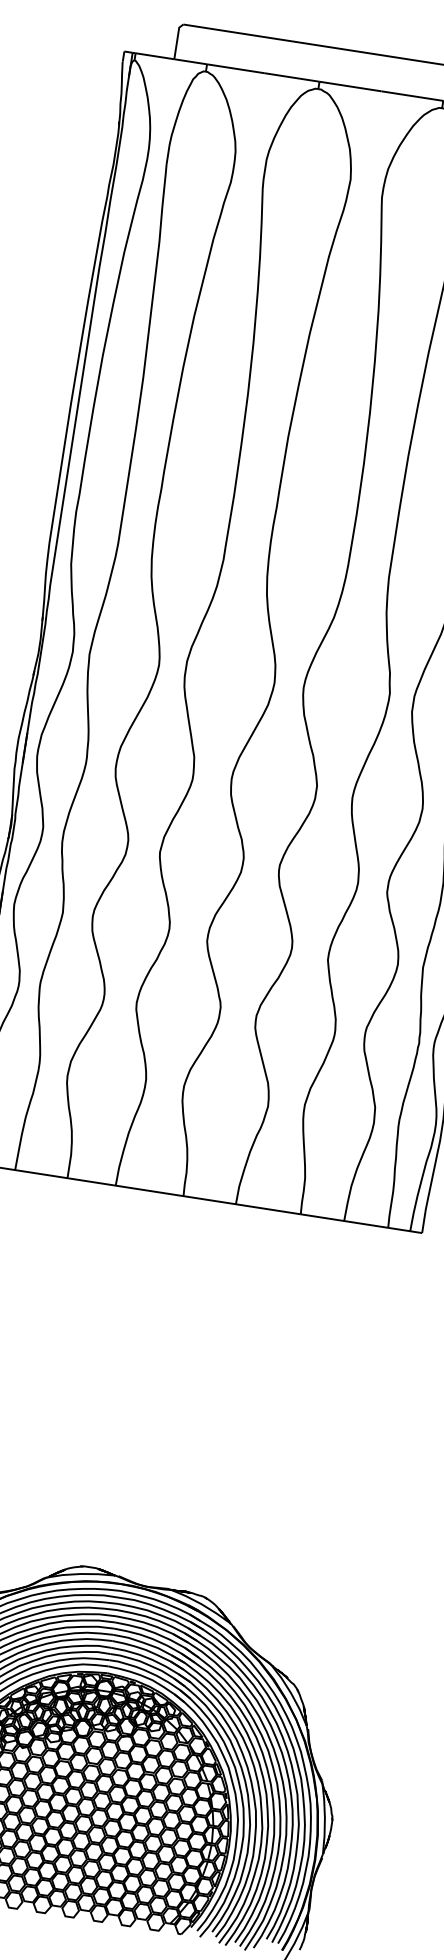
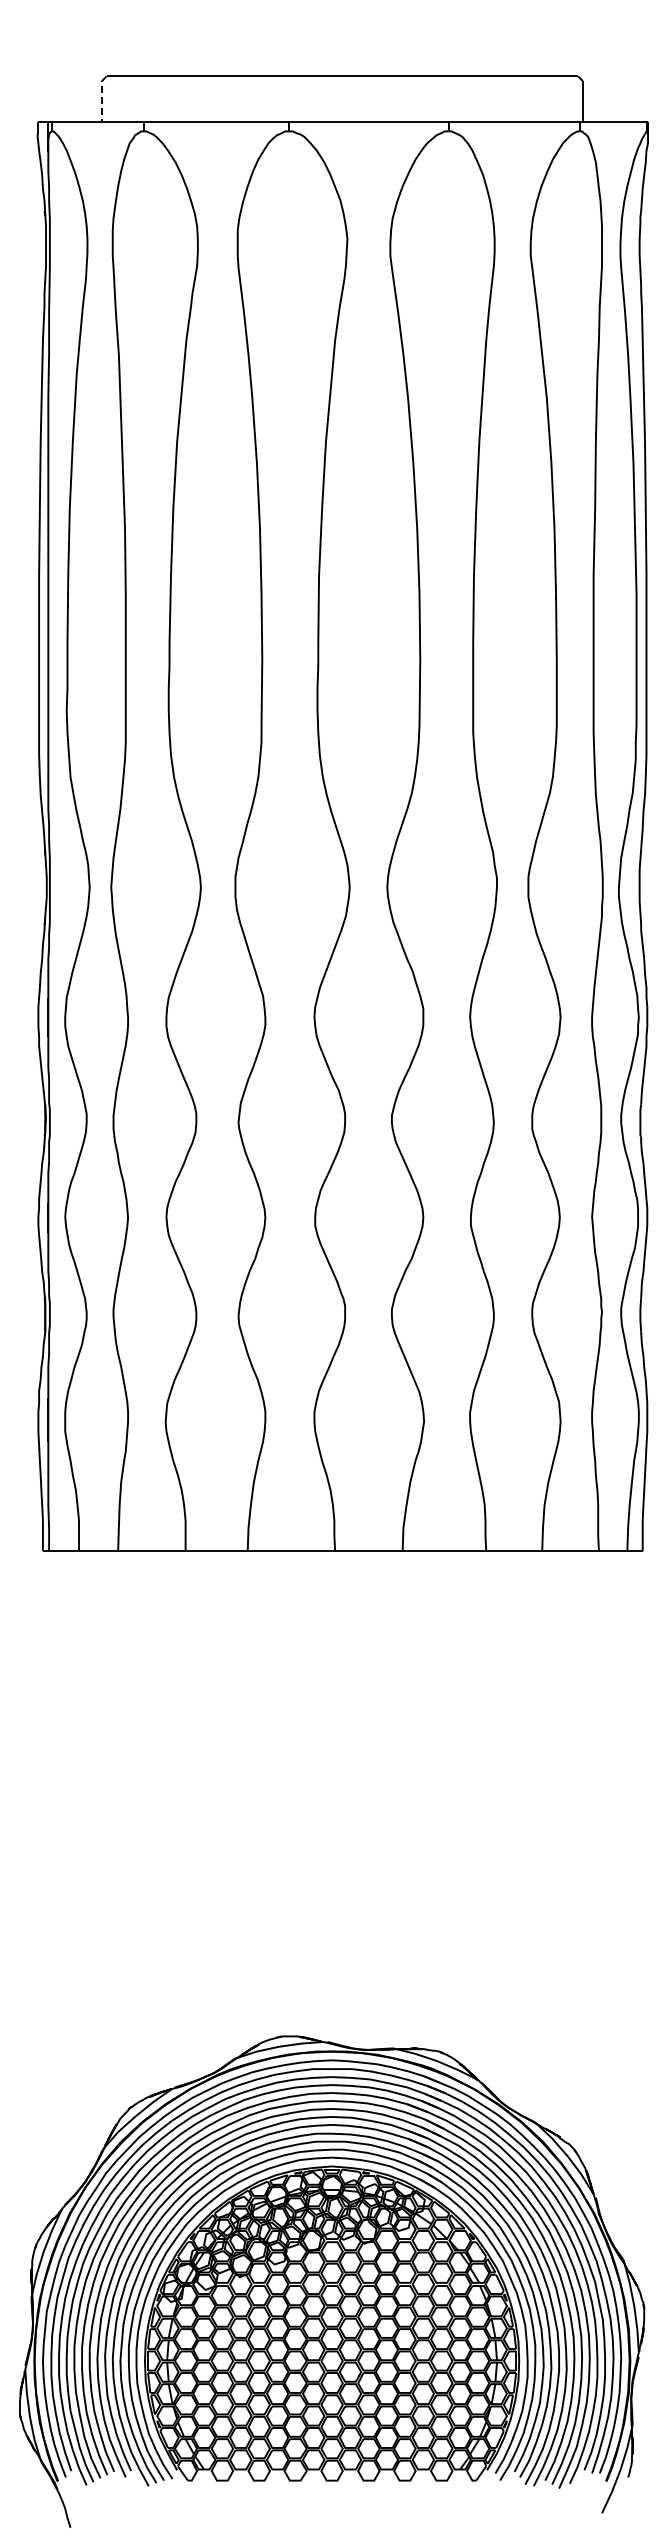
line: (177, 41) -> (102, 98), solid -> dashed

